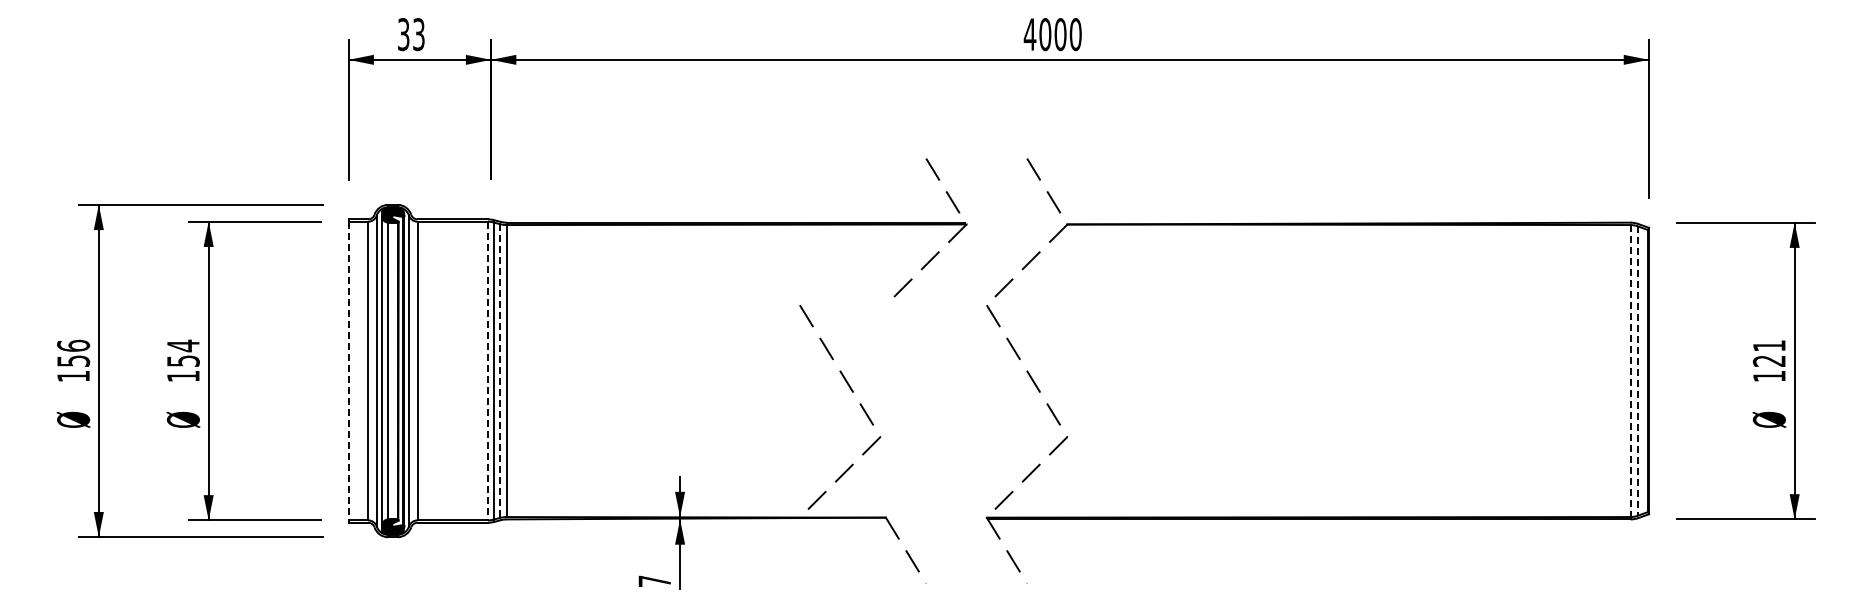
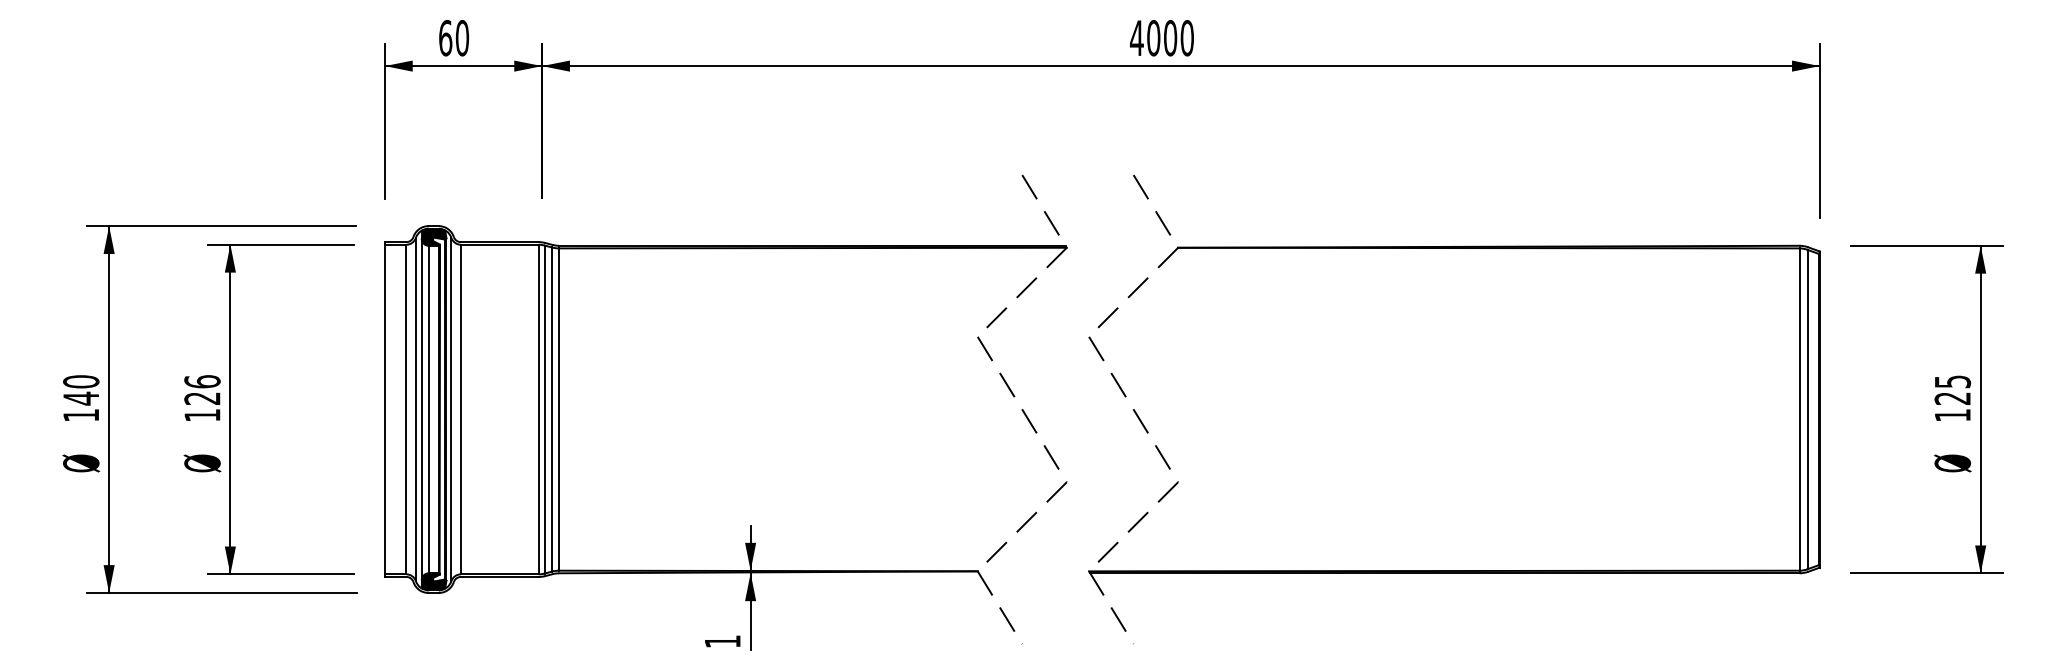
text: (410, 34) -> (453, 38), 33 -> 60
text: (1769, 345) -> (1952, 381), 121 -> 125
text: (182, 352) -> (201, 389), 154 -> 126
text: (73, 353) -> (81, 390), 156 -> 140
line: (348, 371) -> (384, 410), dashed -> solid
line: (488, 371) -> (539, 410), dashed -> solid
line: (499, 371) -> (551, 410), dashed -> solid
line: (1630, 371) -> (1799, 410), dashed -> solid
line: (1637, 371) -> (1807, 410), dashed -> solid
part: (852, 392) -> (1035, 433), moved
text: (654, 580) -> (722, 640), 7 -> 1

